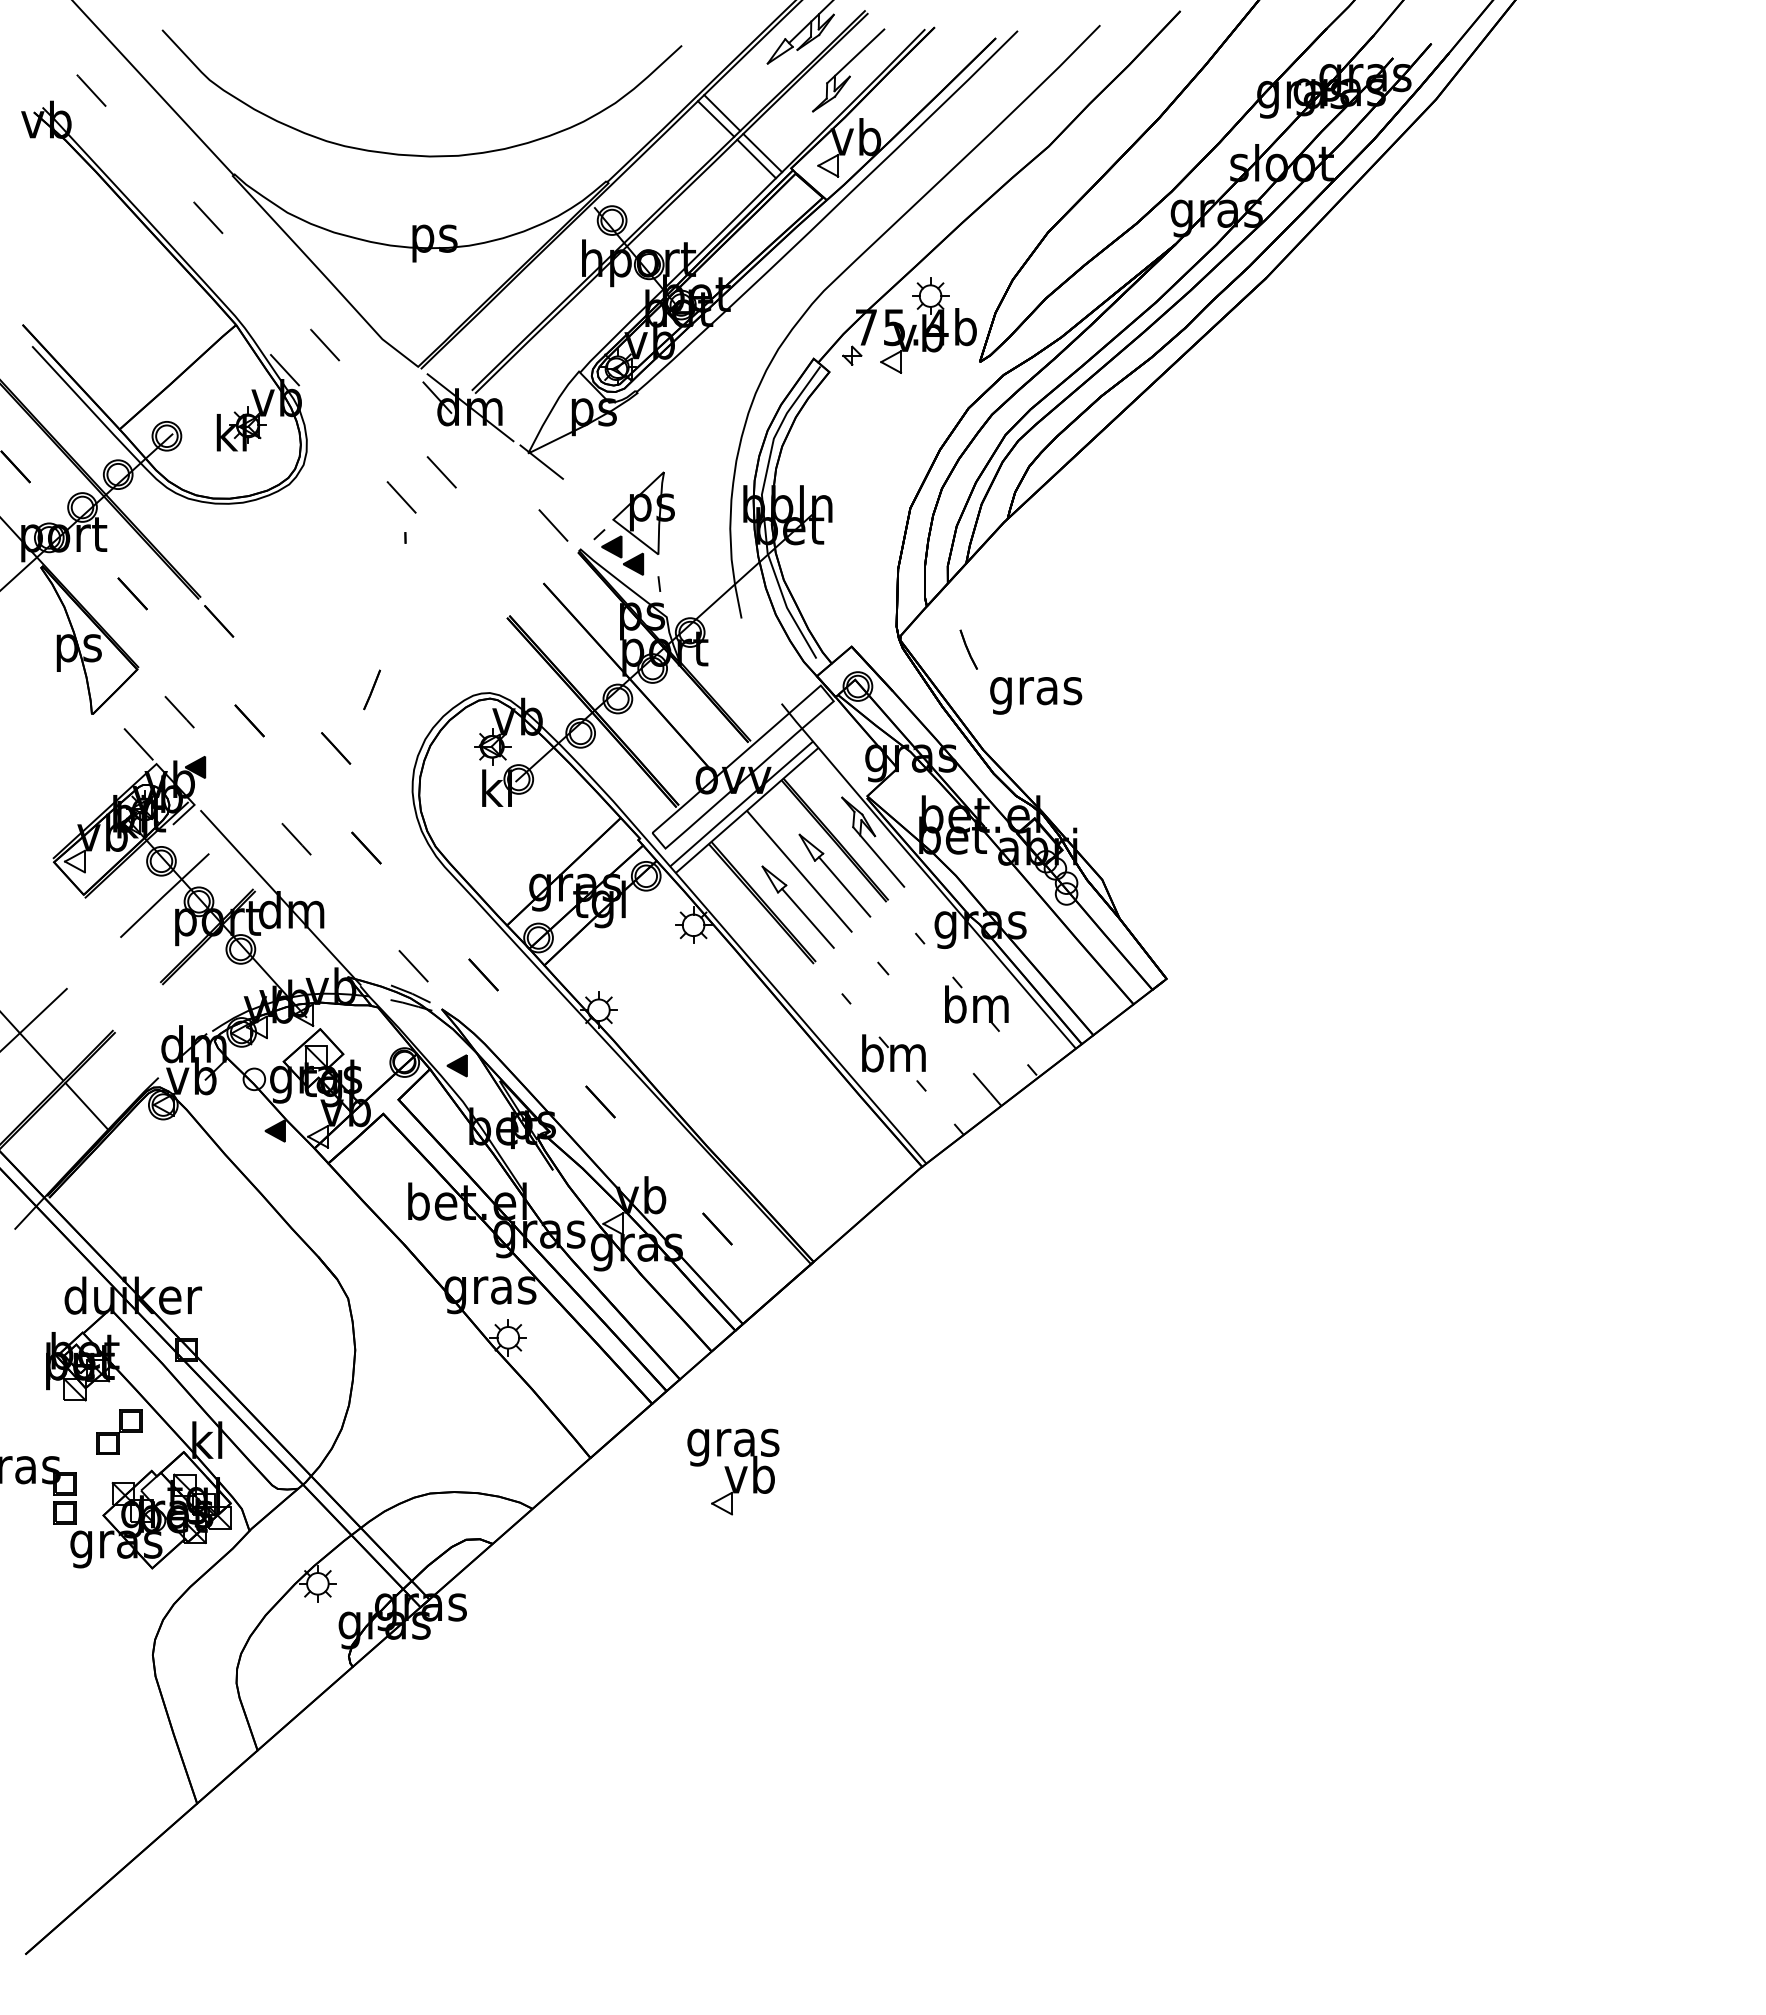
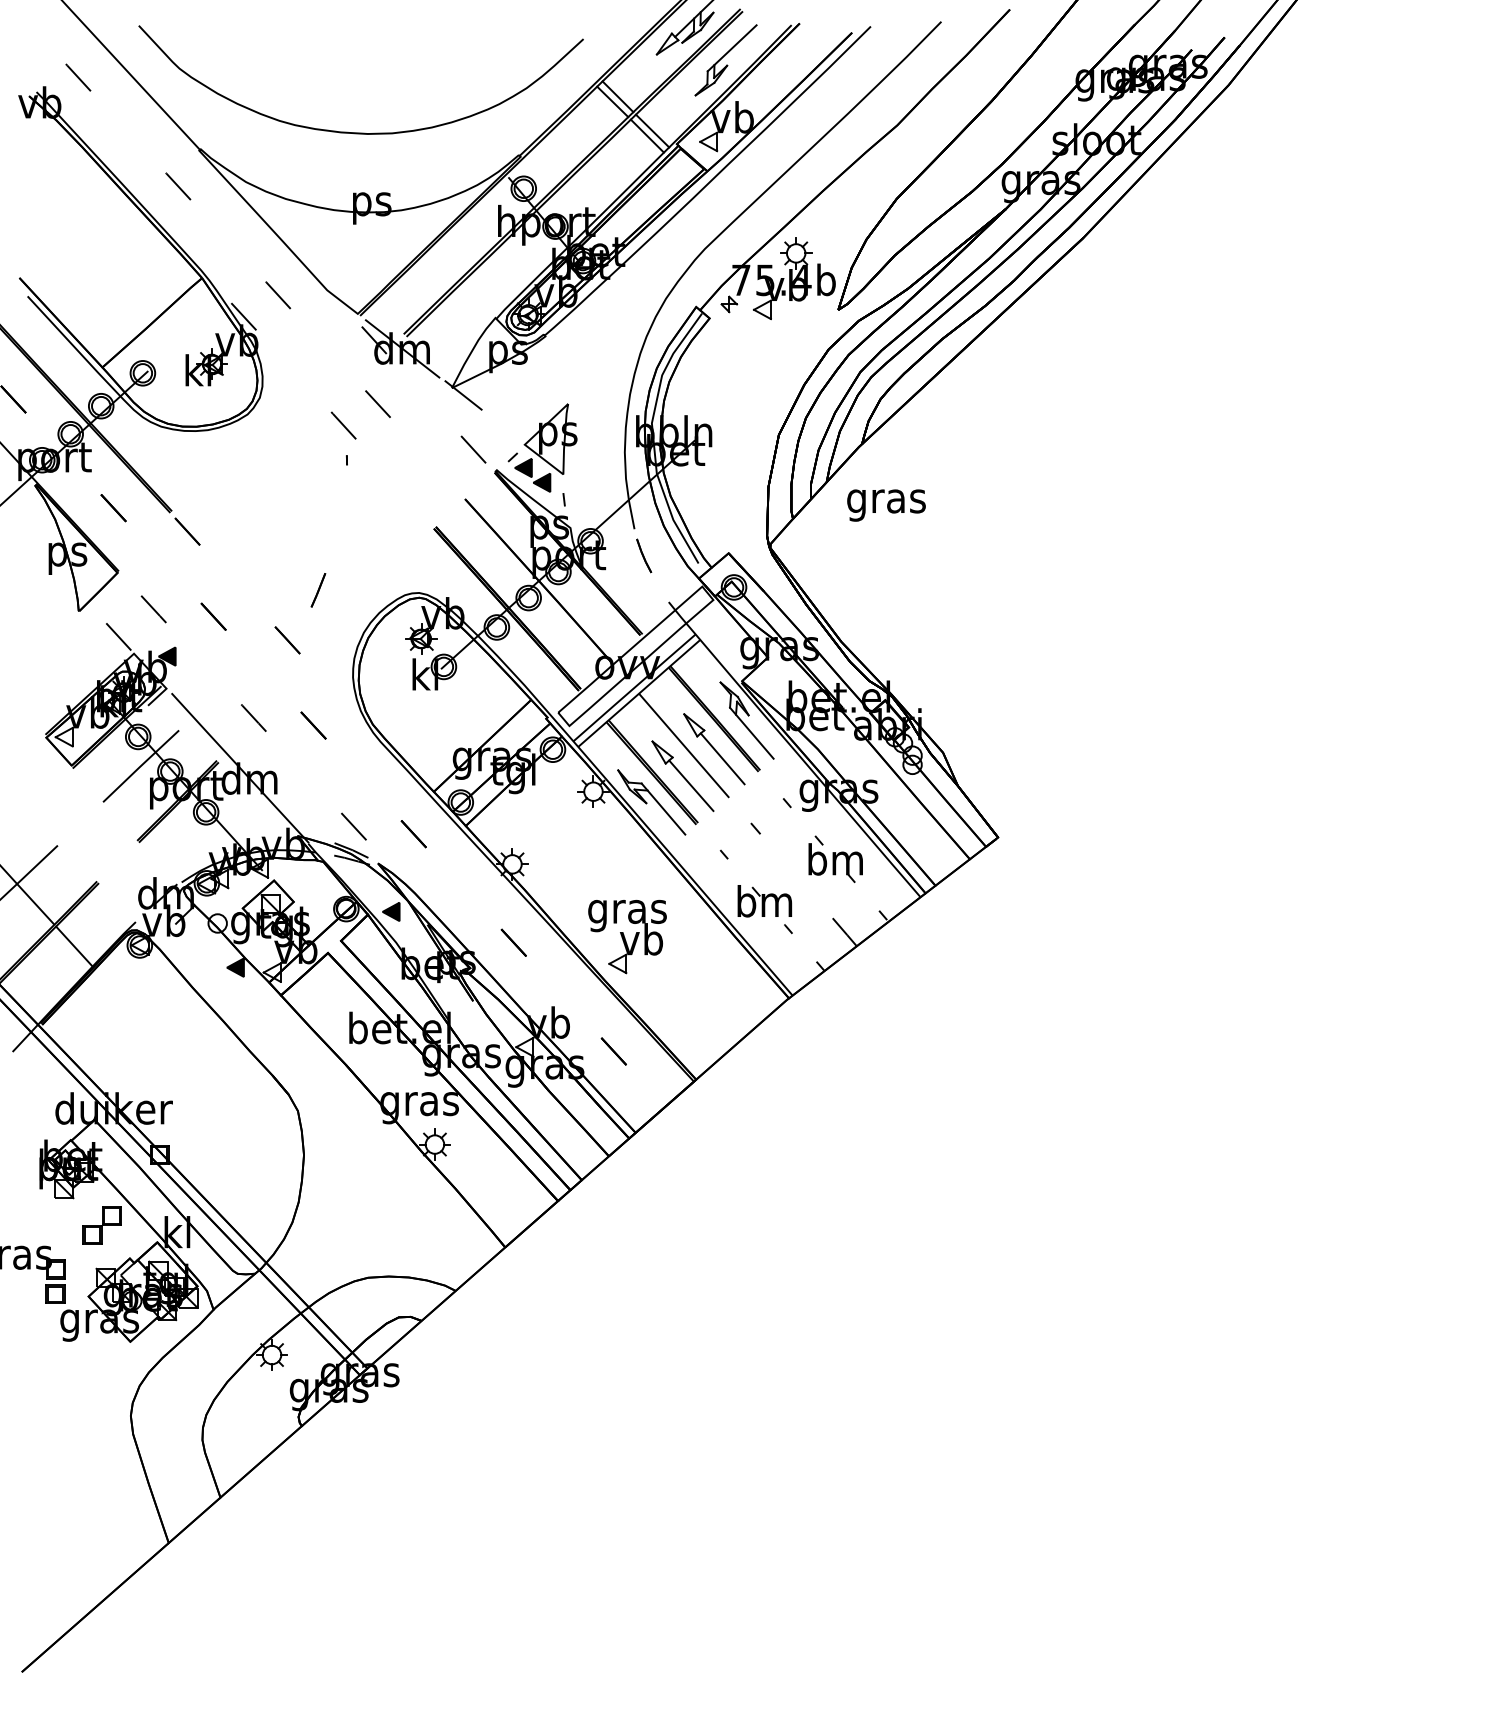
line: (968, 649) -> (643, 555), moved
text: (1036, 695) -> (886, 505), moved
part: (761, 937) -> (651, 802), added
part: (733, 1471) -> (627, 936), moved

